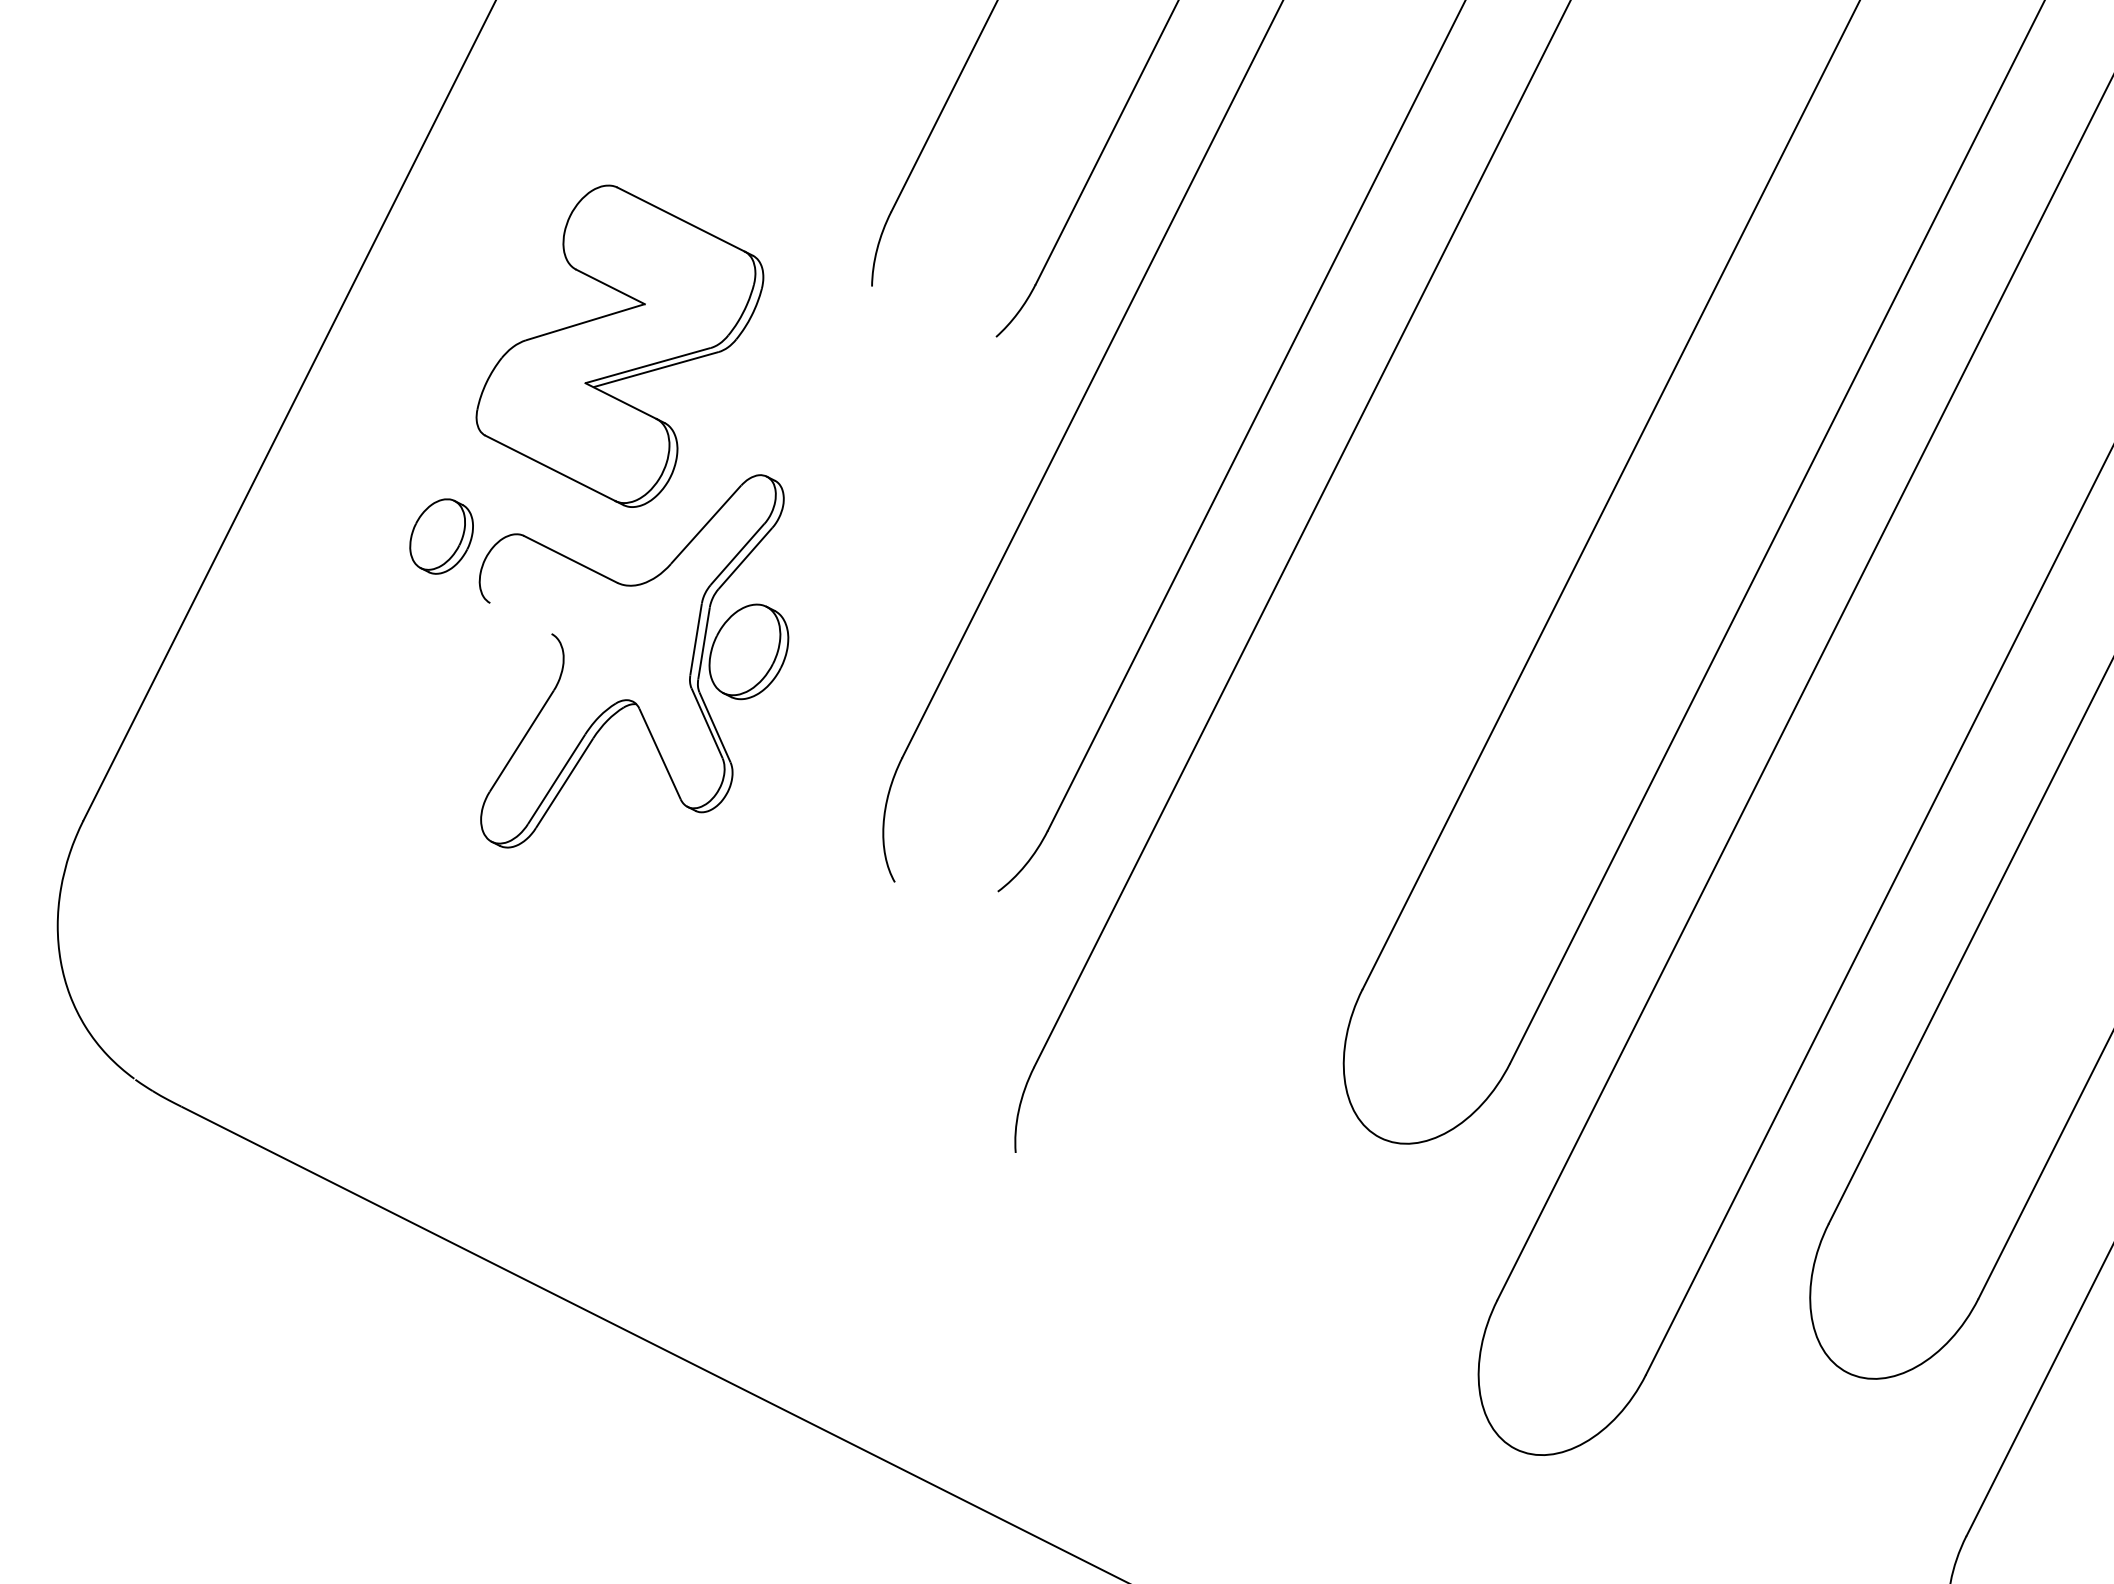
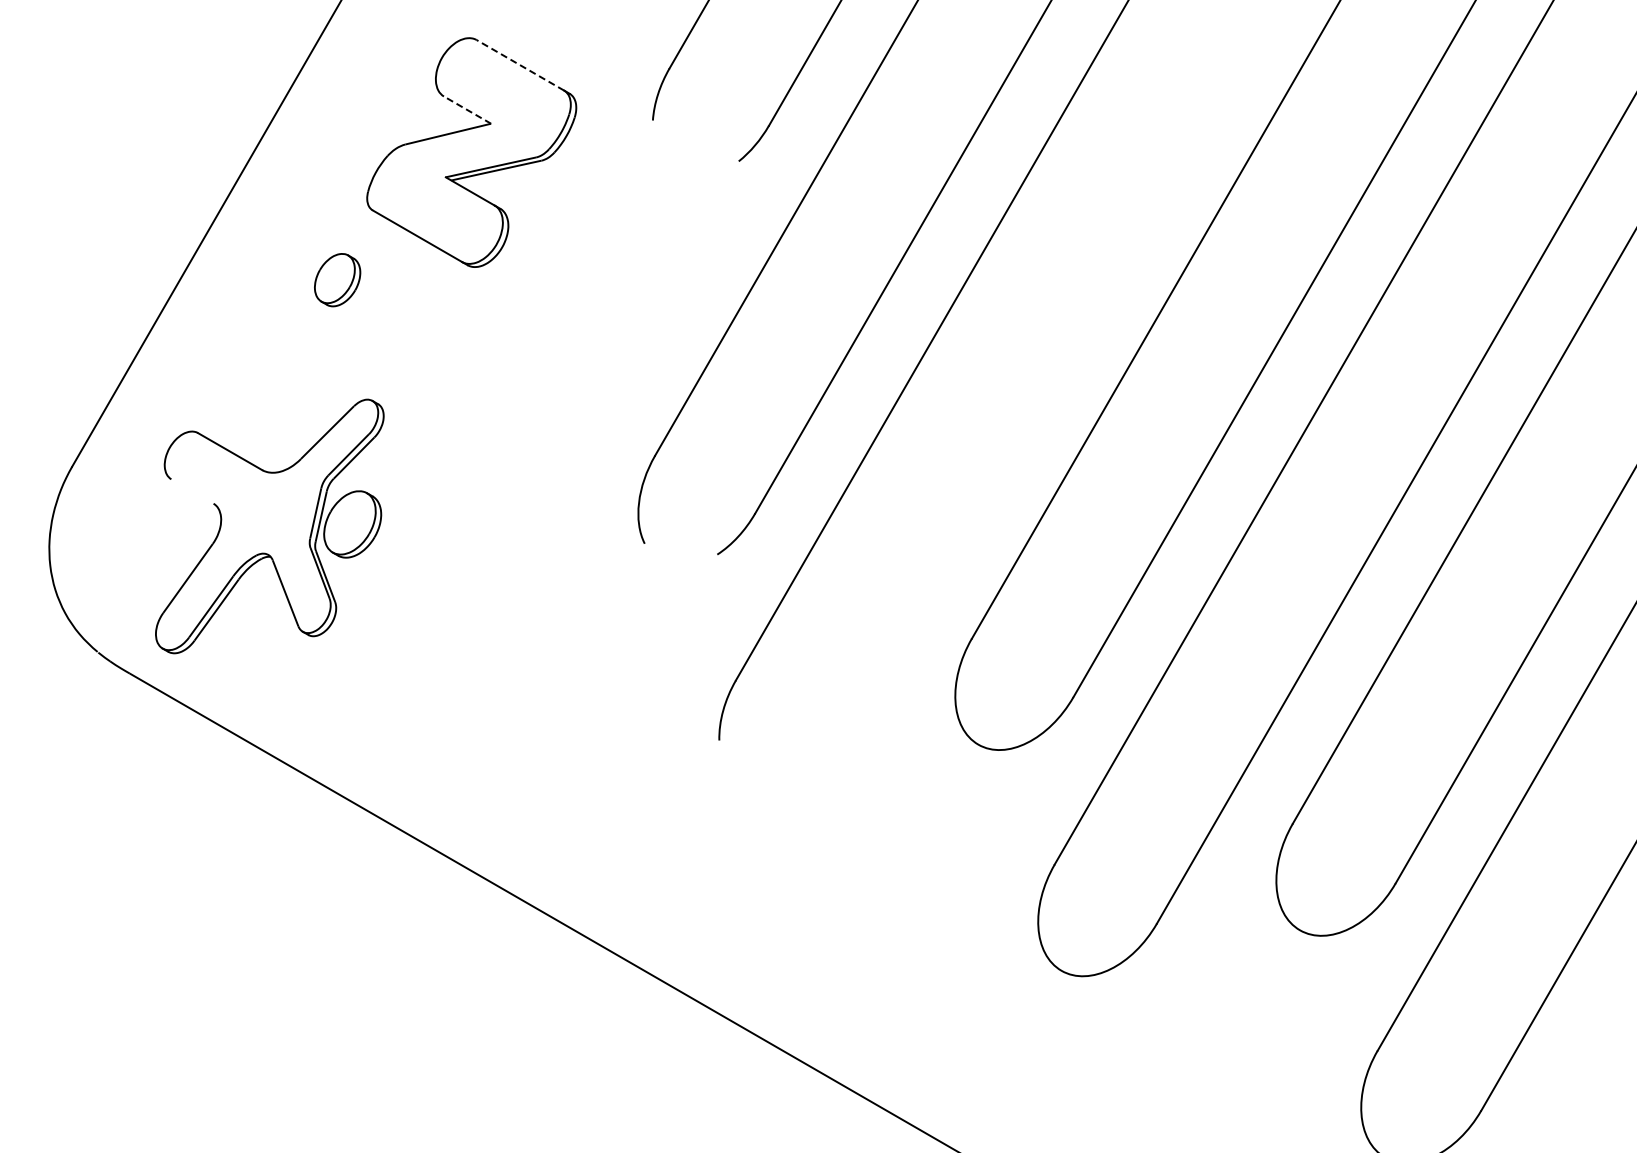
line: (681, 219) -> (520, 65), solid -> dashed
line: (610, 286) -> (467, 109), solid -> dashed
part: (628, 698) -> (265, 552), moved

